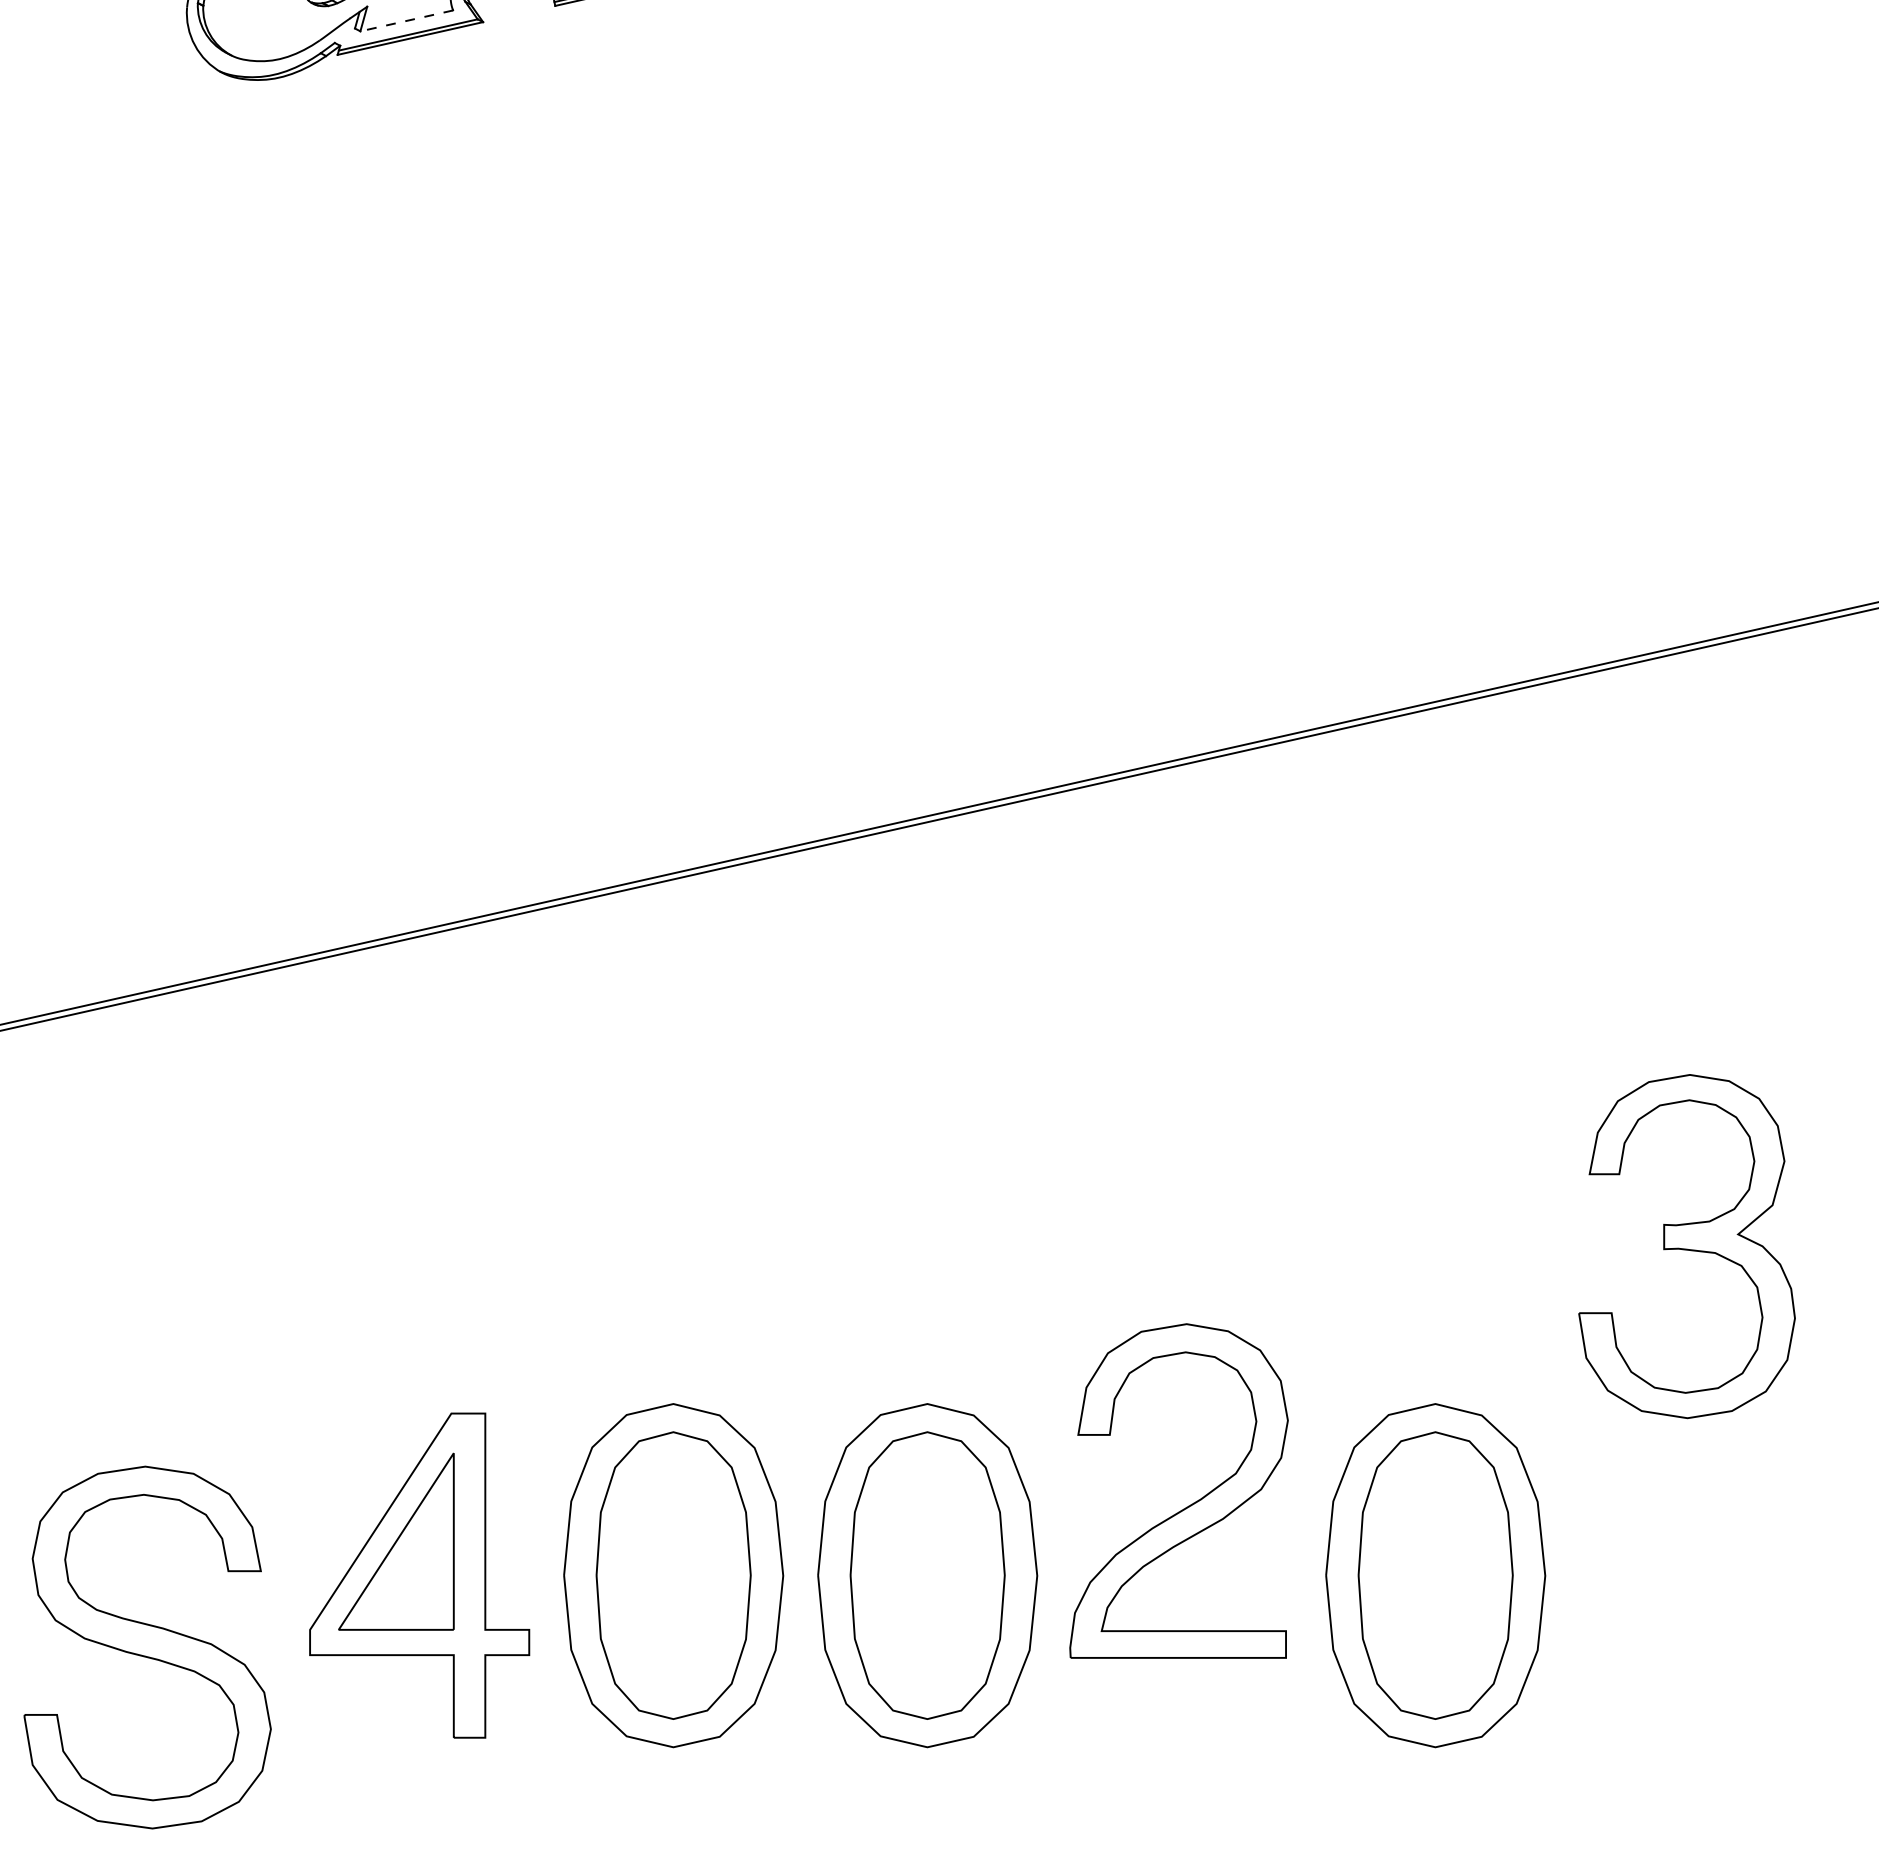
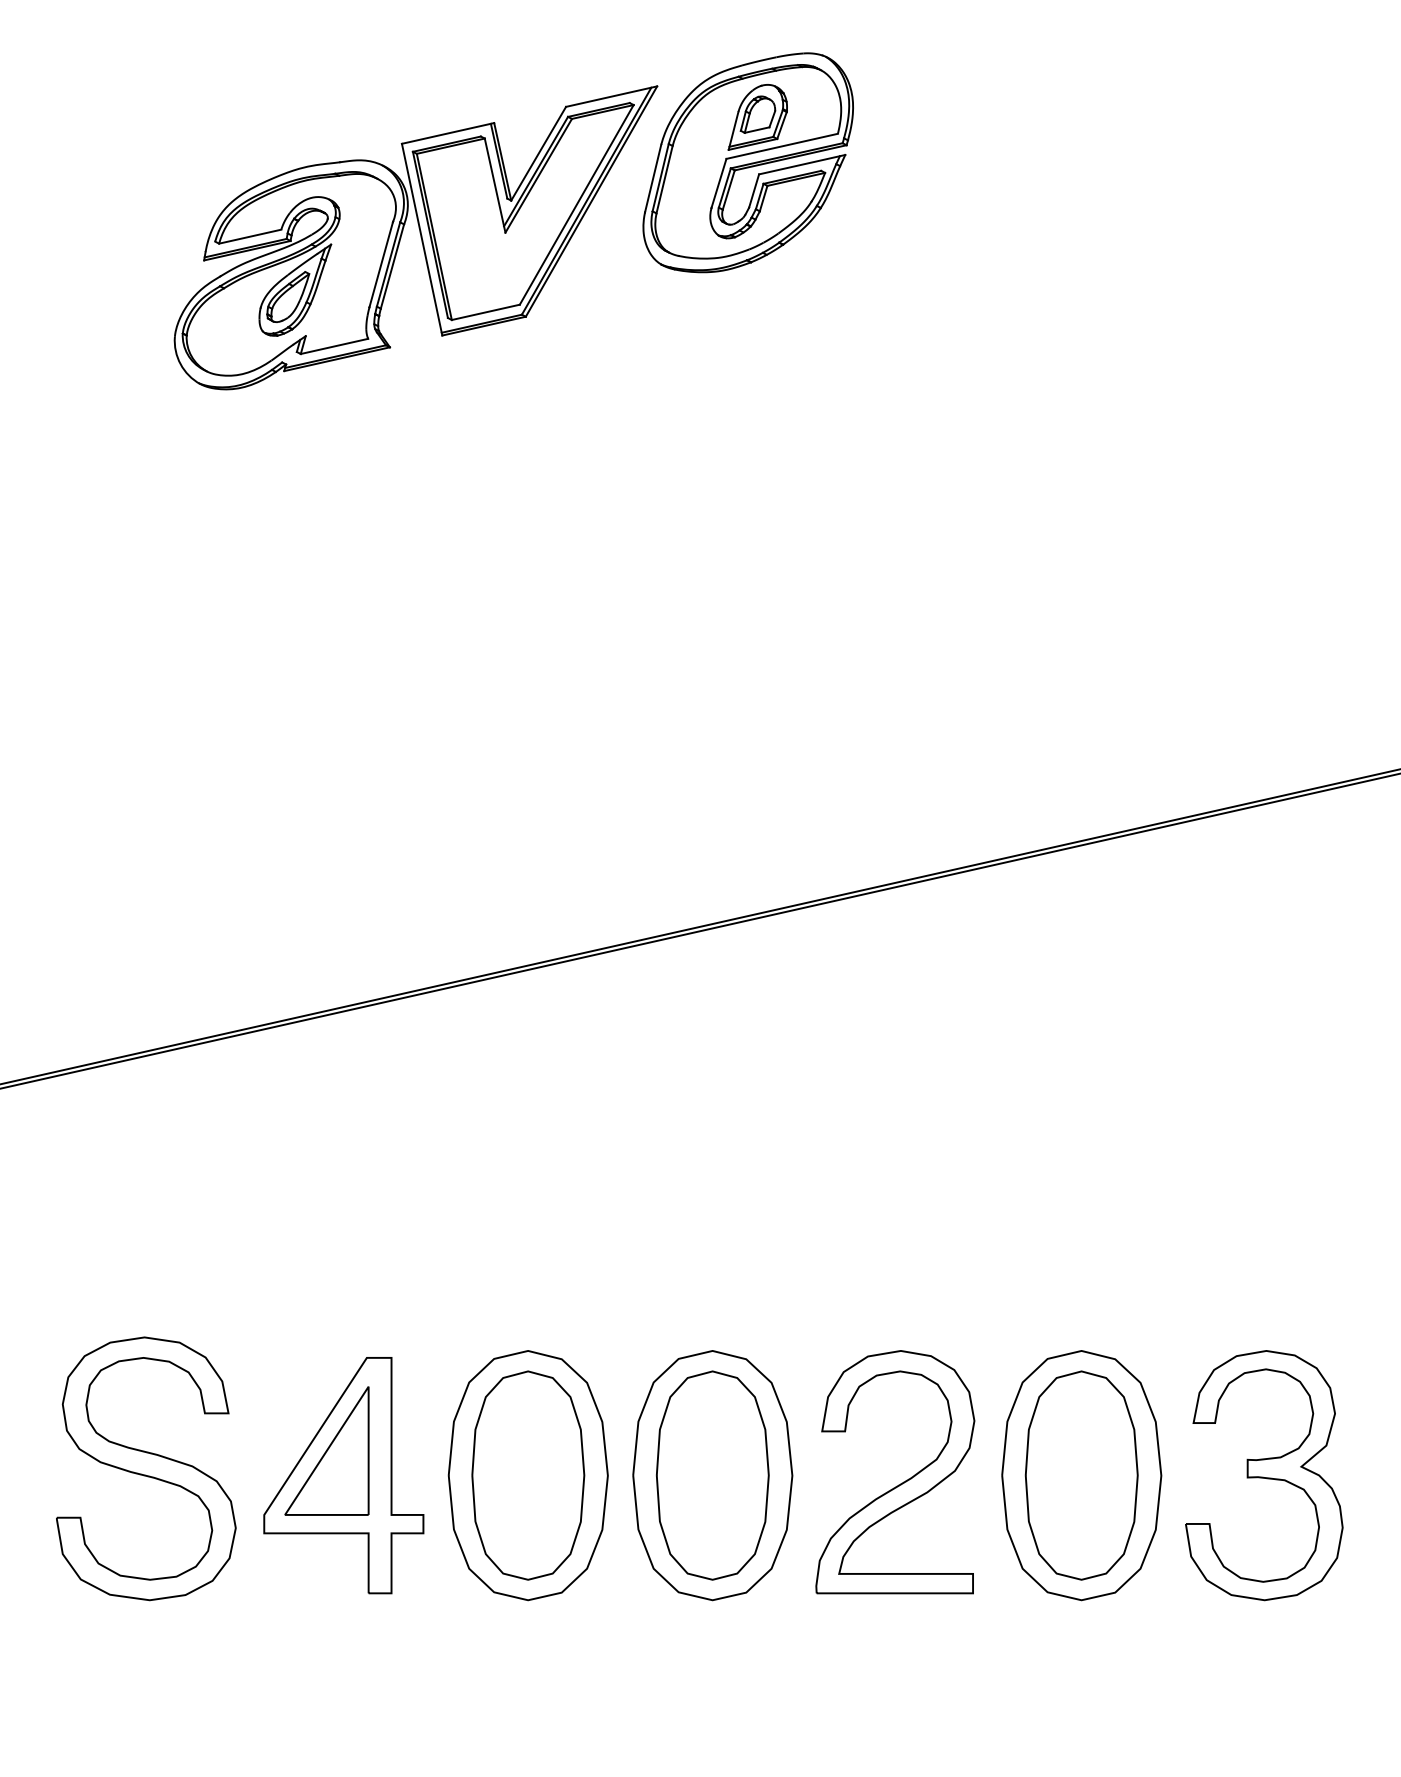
line: (406, 20) -> (334, 346), dashed -> solid
part: (1687, 1246) -> (1264, 1475), moved
part: (1190, 1503) -> (903, 1481), moved
part: (147, 1647) -> (146, 1468), moved

